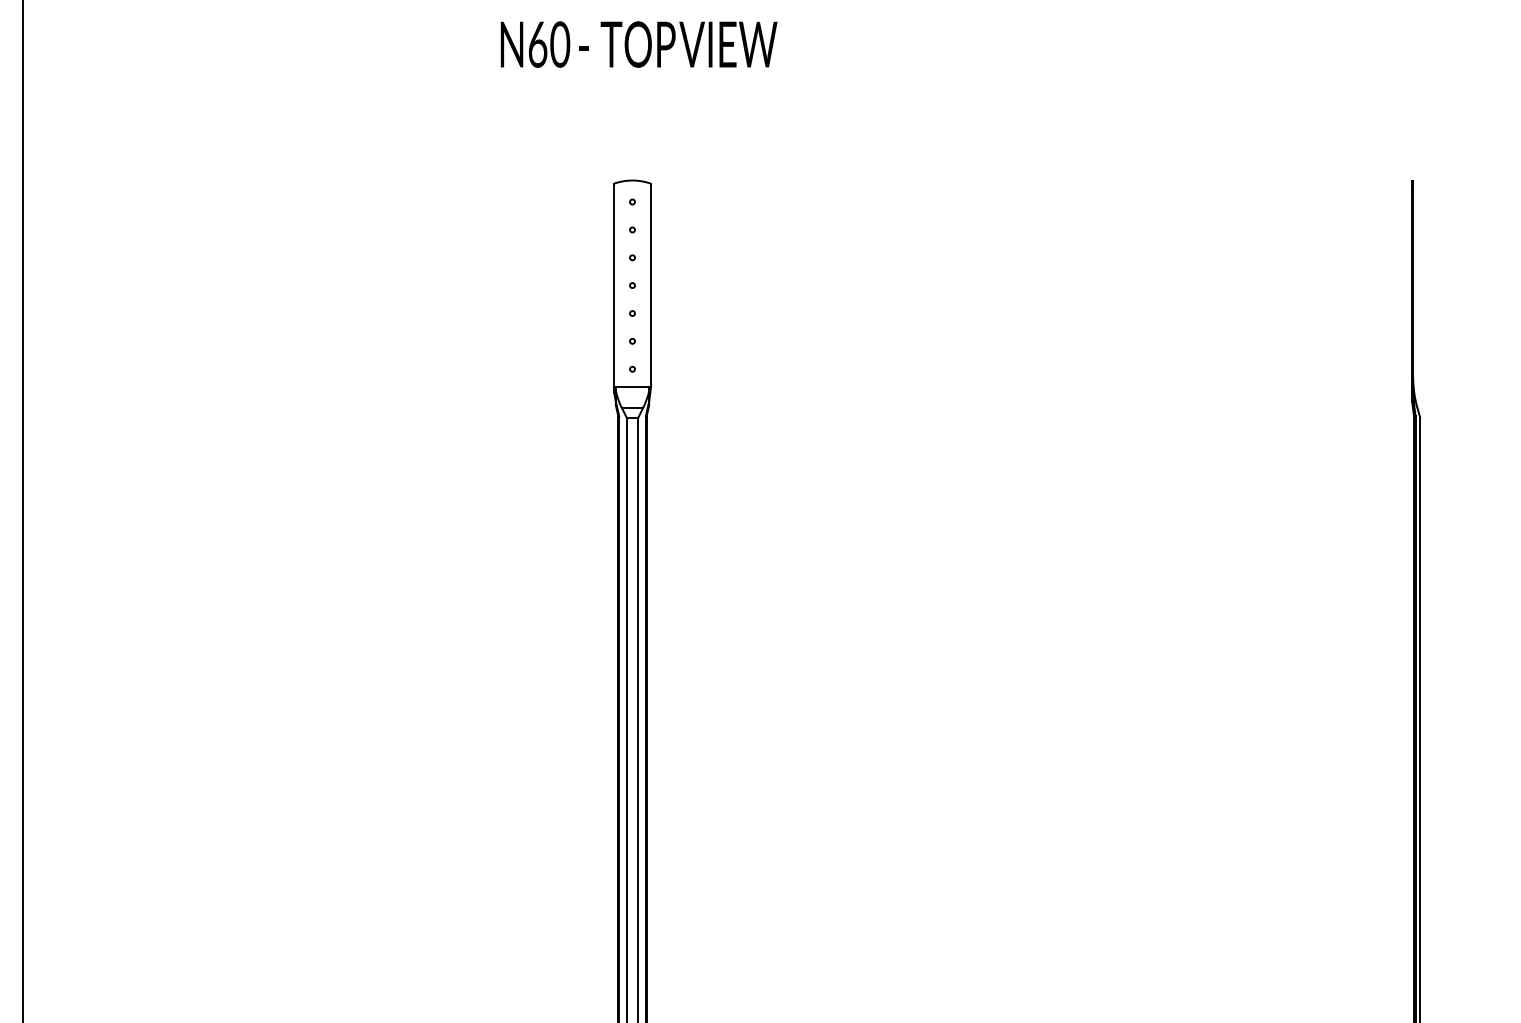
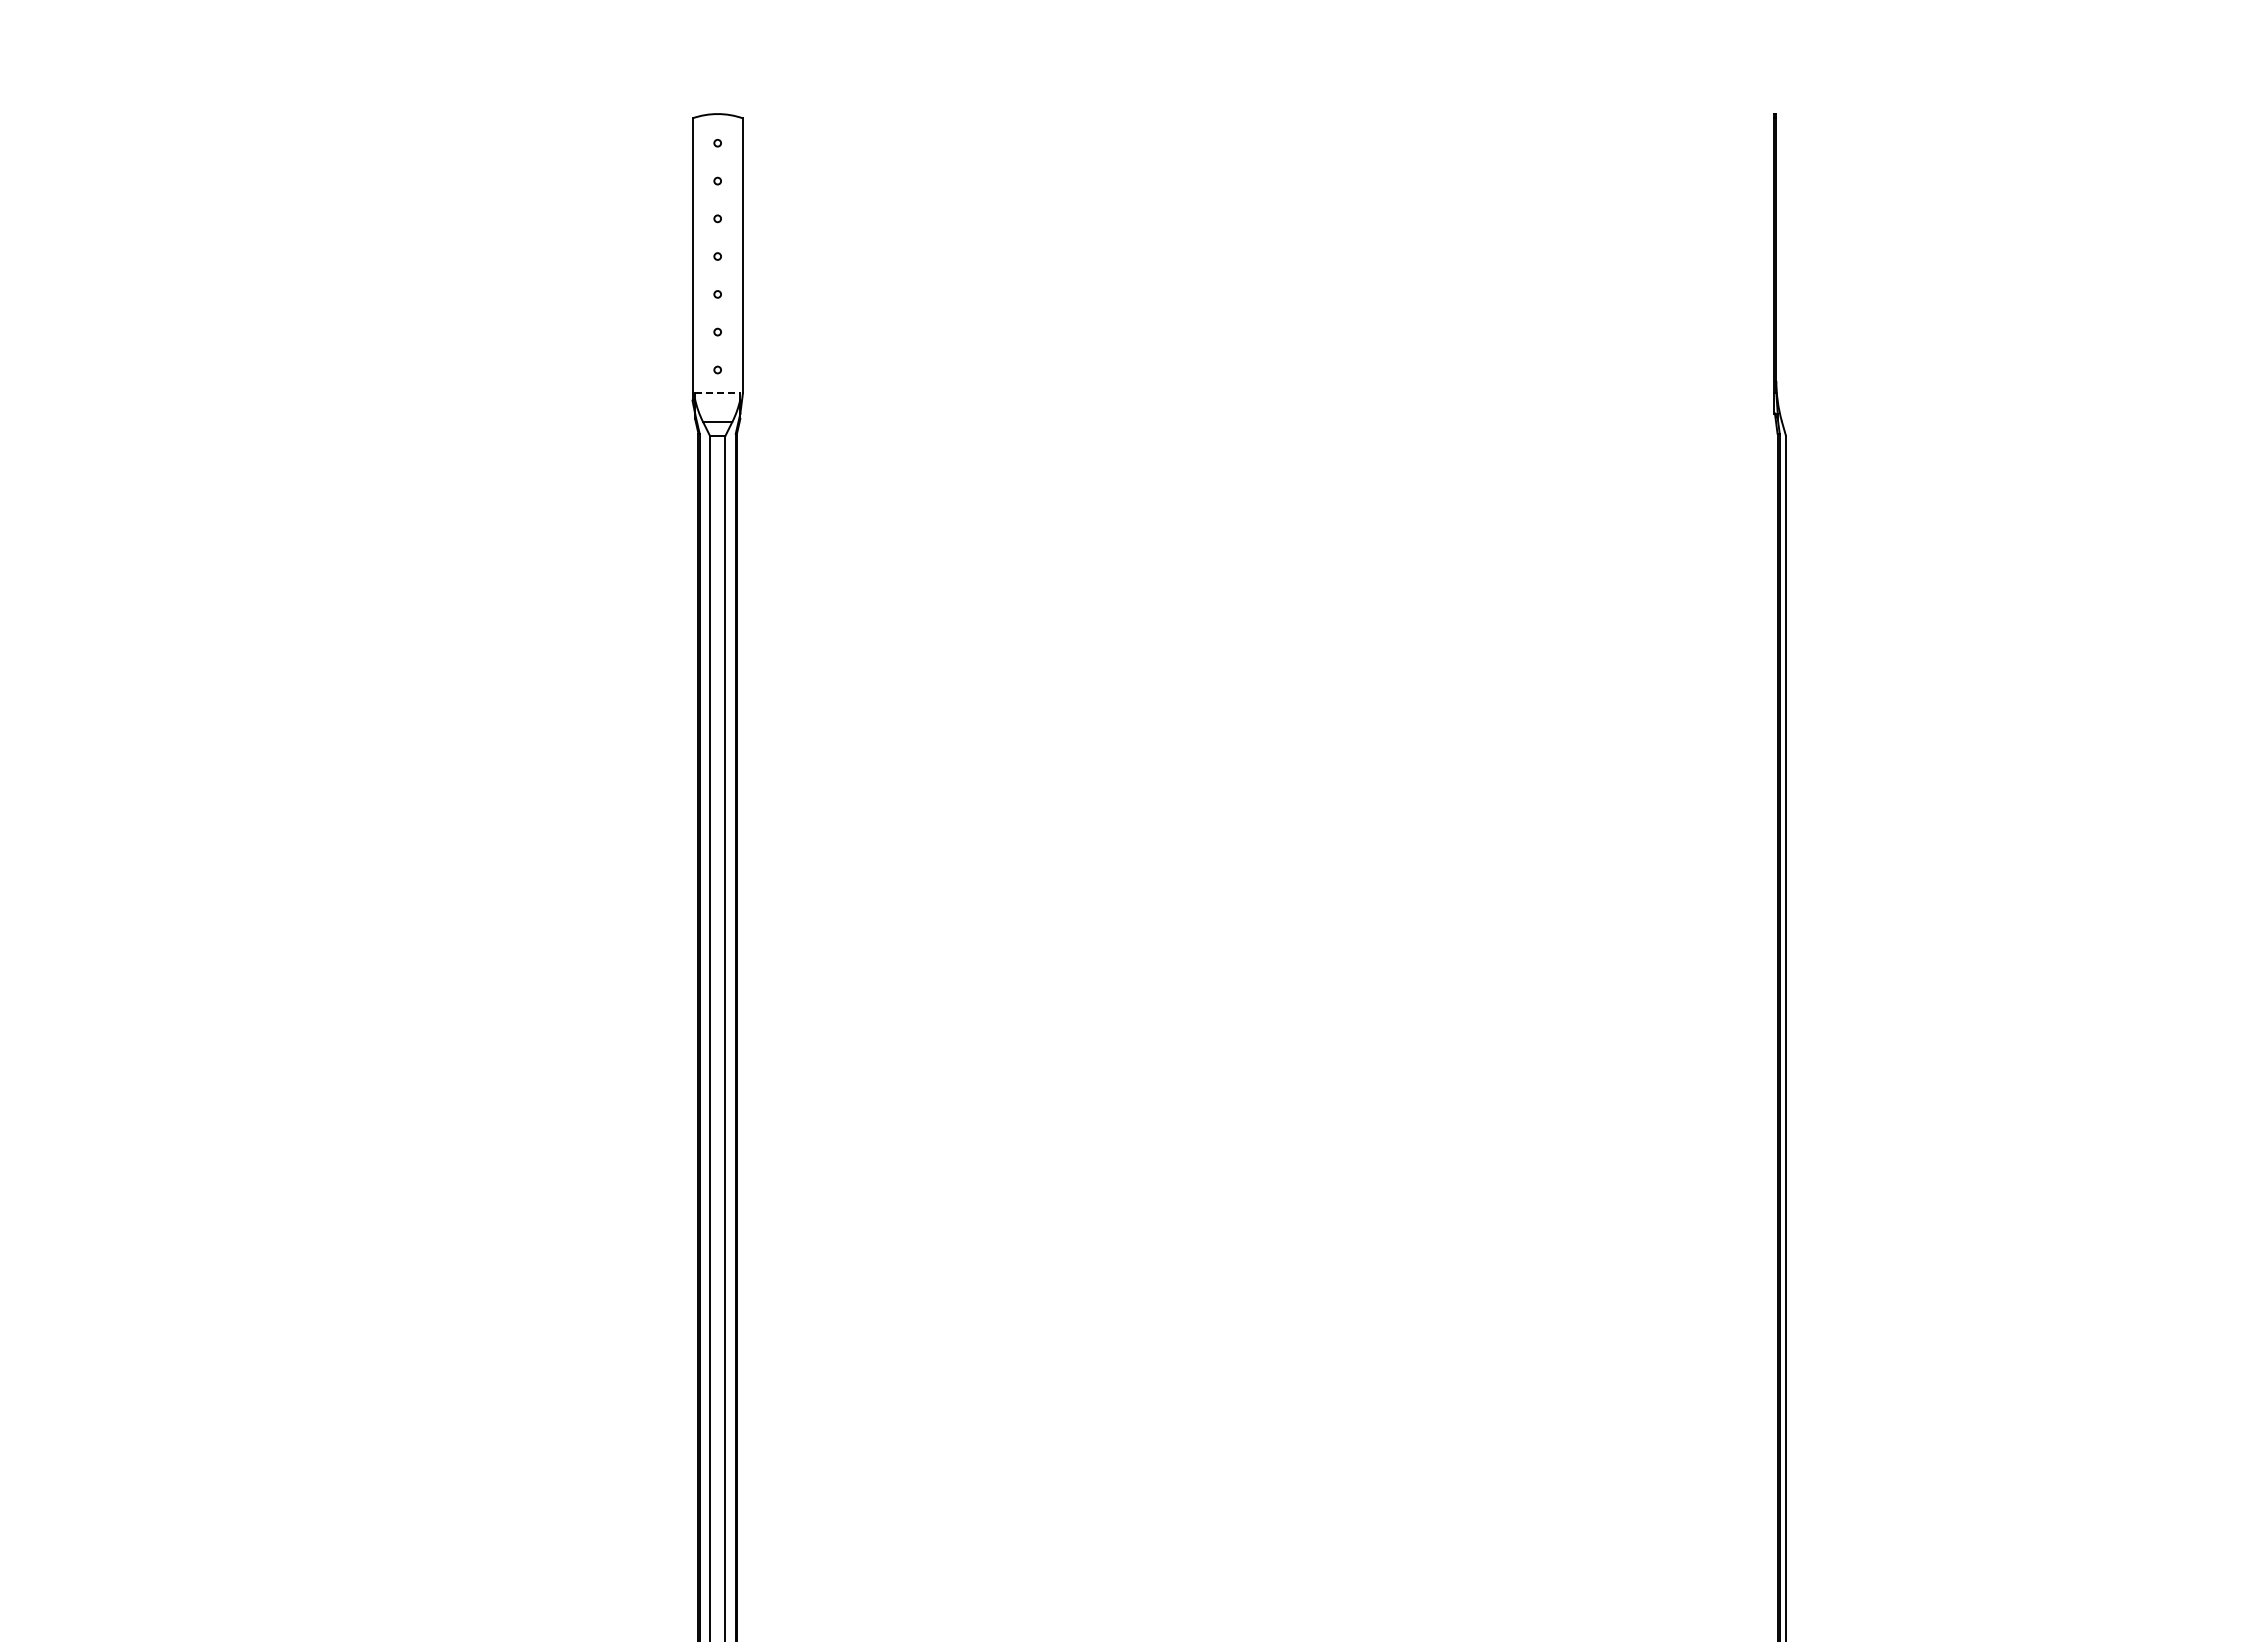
line: (632, 386) -> (717, 393), solid -> dashed

